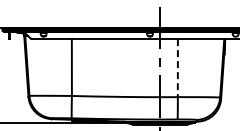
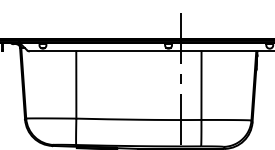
line: (177, 68) -> (201, 86), dashed -> solid

